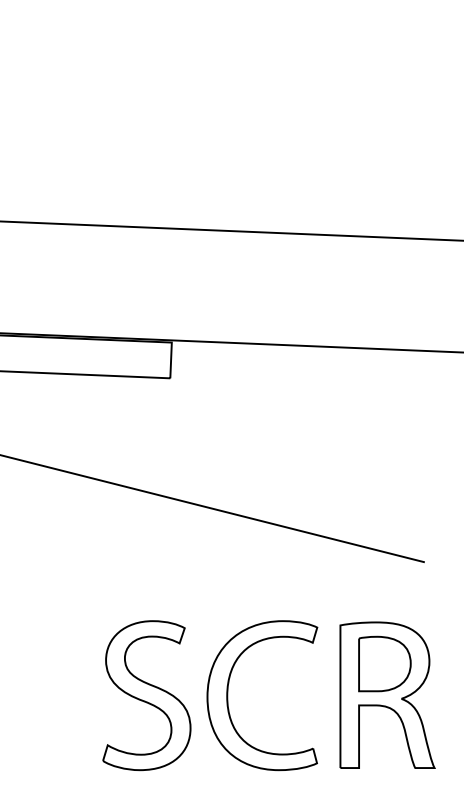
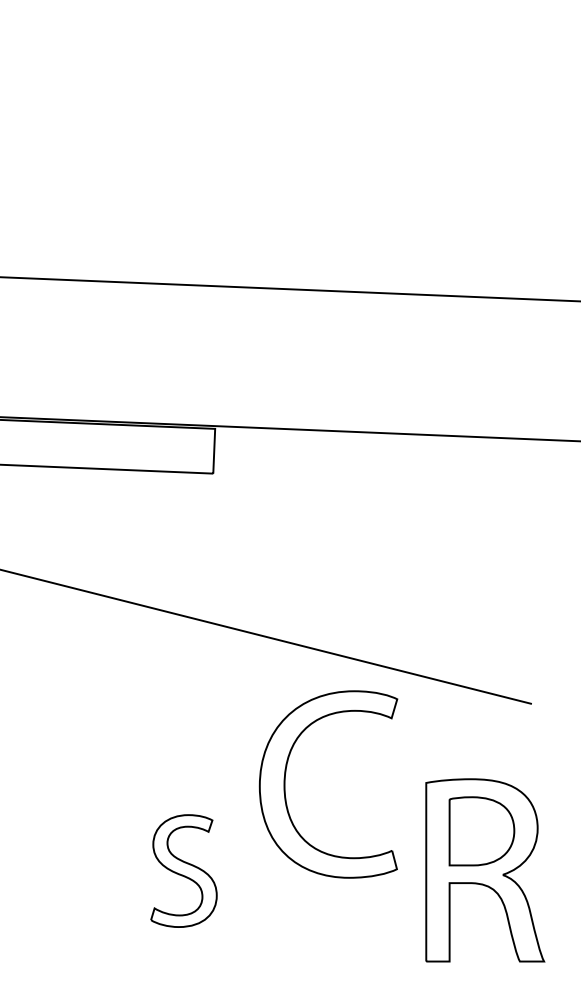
part: (146, 695) -> (183, 870), size x0.6
part: (228, 695) -> (286, 784), moved

